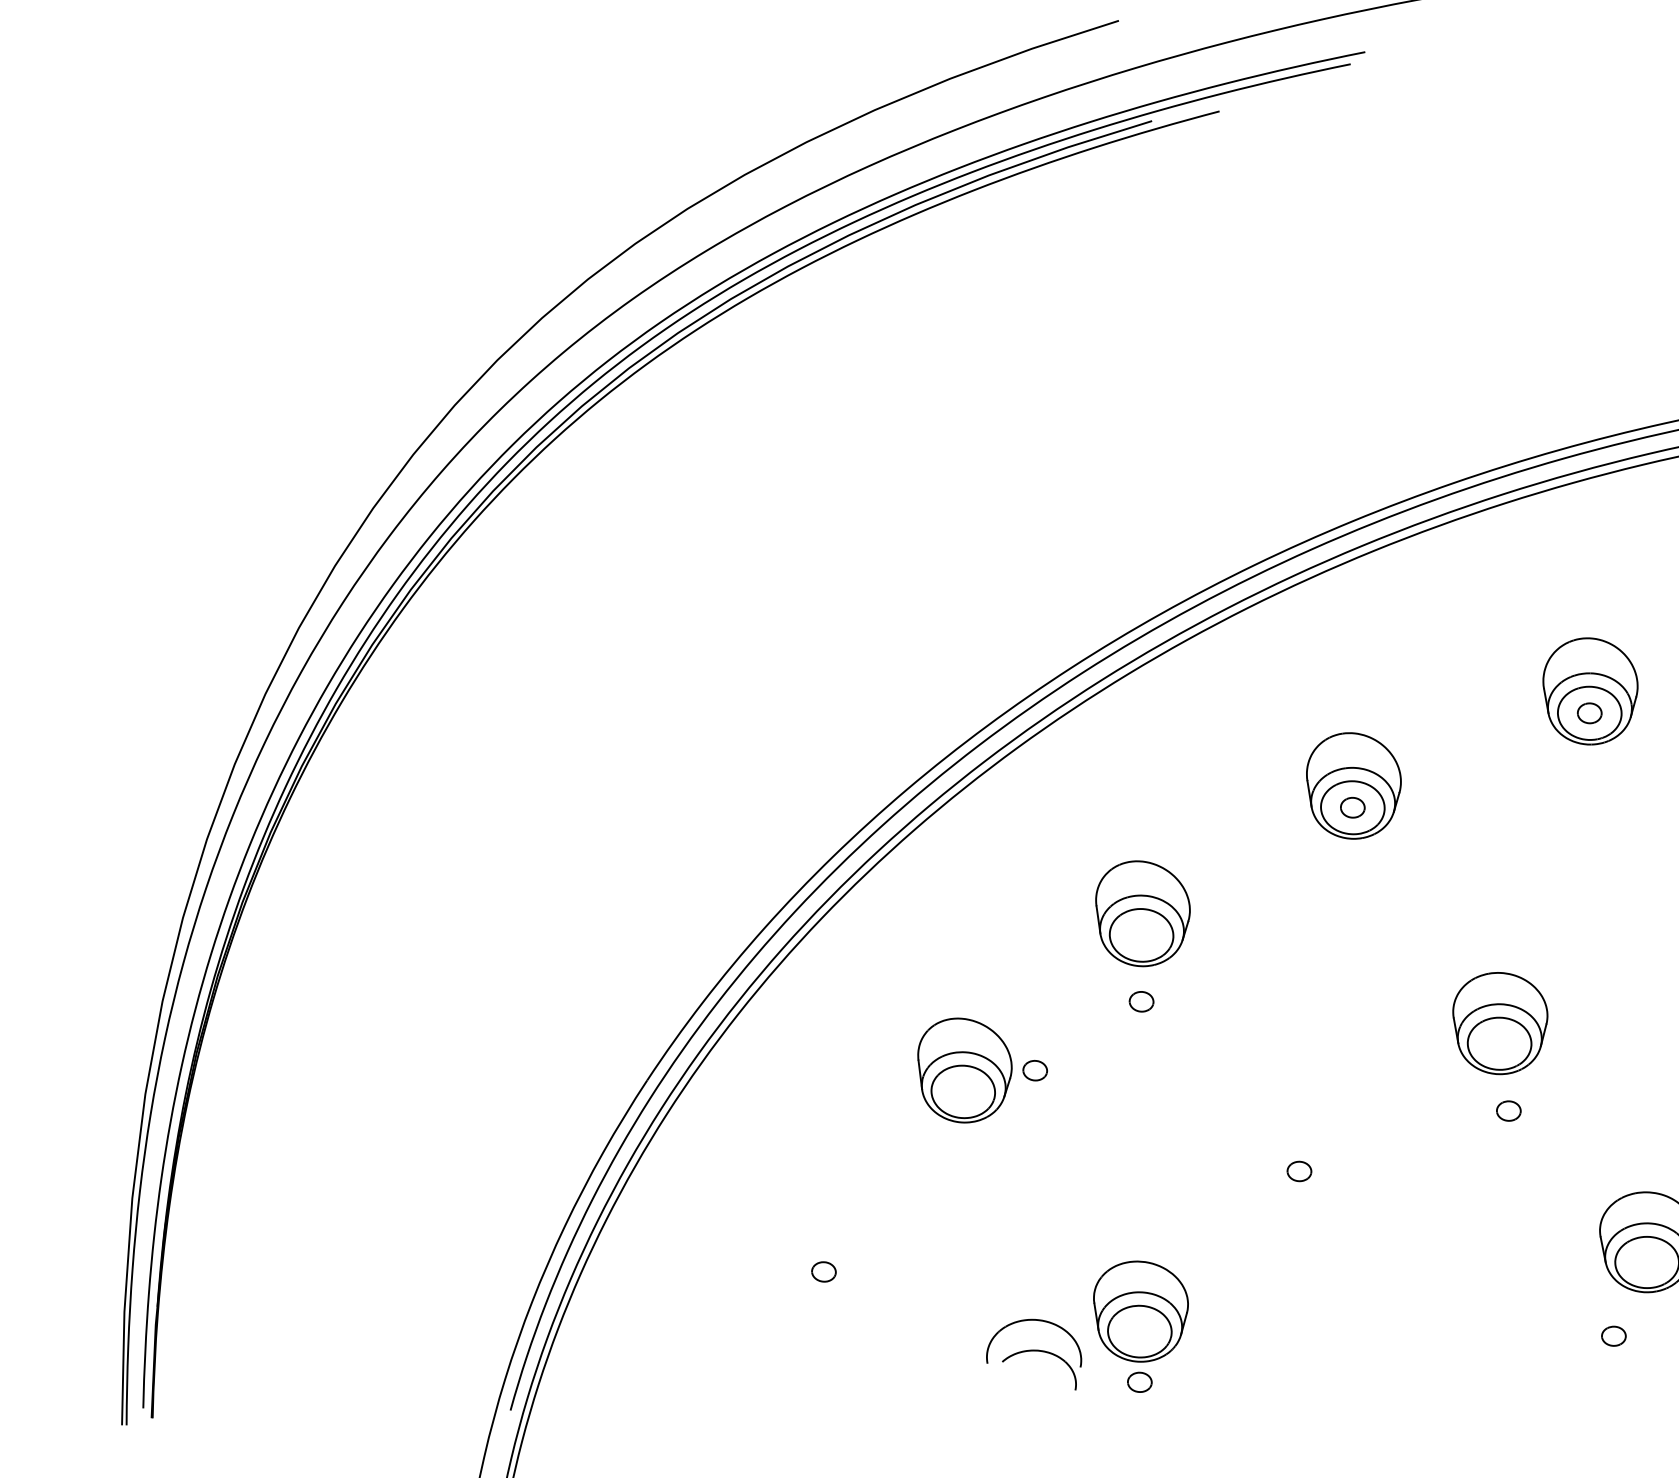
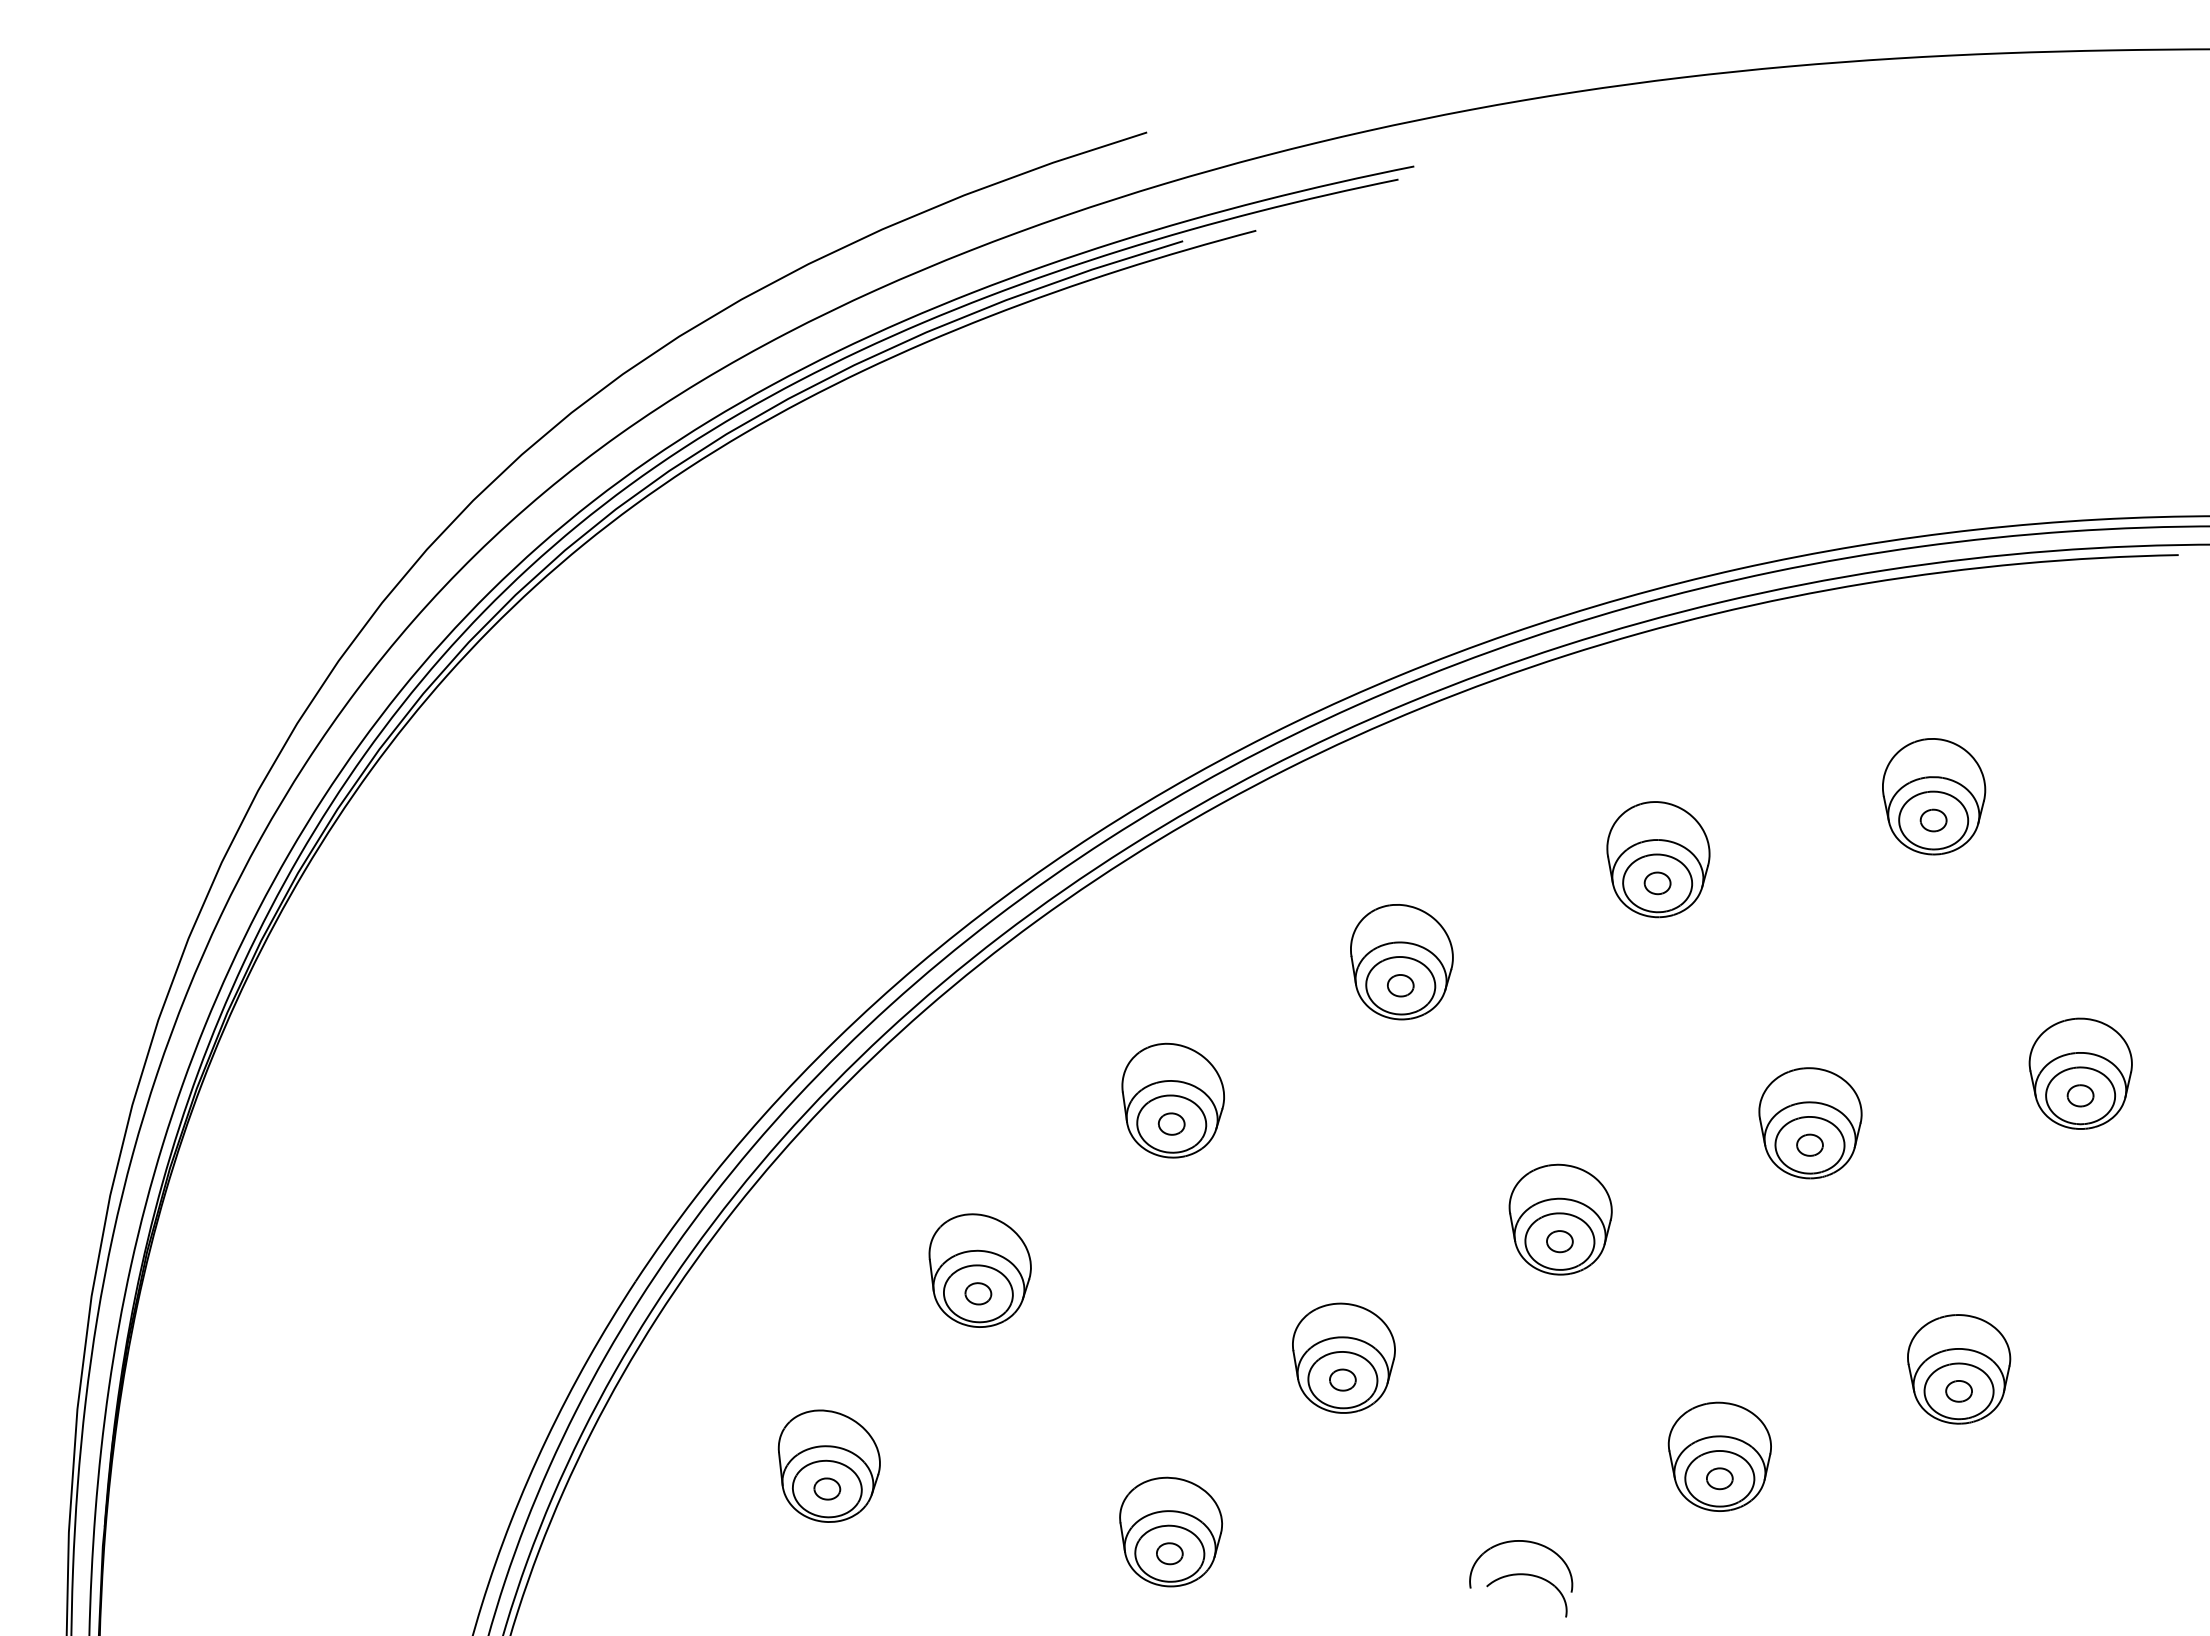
part: (1141, 1001) -> (1171, 1123), moved
part: (1035, 1070) -> (978, 1293), moved
part: (1508, 1110) -> (1559, 1241), moved
part: (1300, 1150) -> (1343, 1357), added
part: (825, 1250) -> (828, 1465), added
part: (1613, 1336) -> (1719, 1478), moved
part: (1034, 1354) -> (1521, 1578), moved
part: (1139, 1382) -> (1169, 1553), moved

